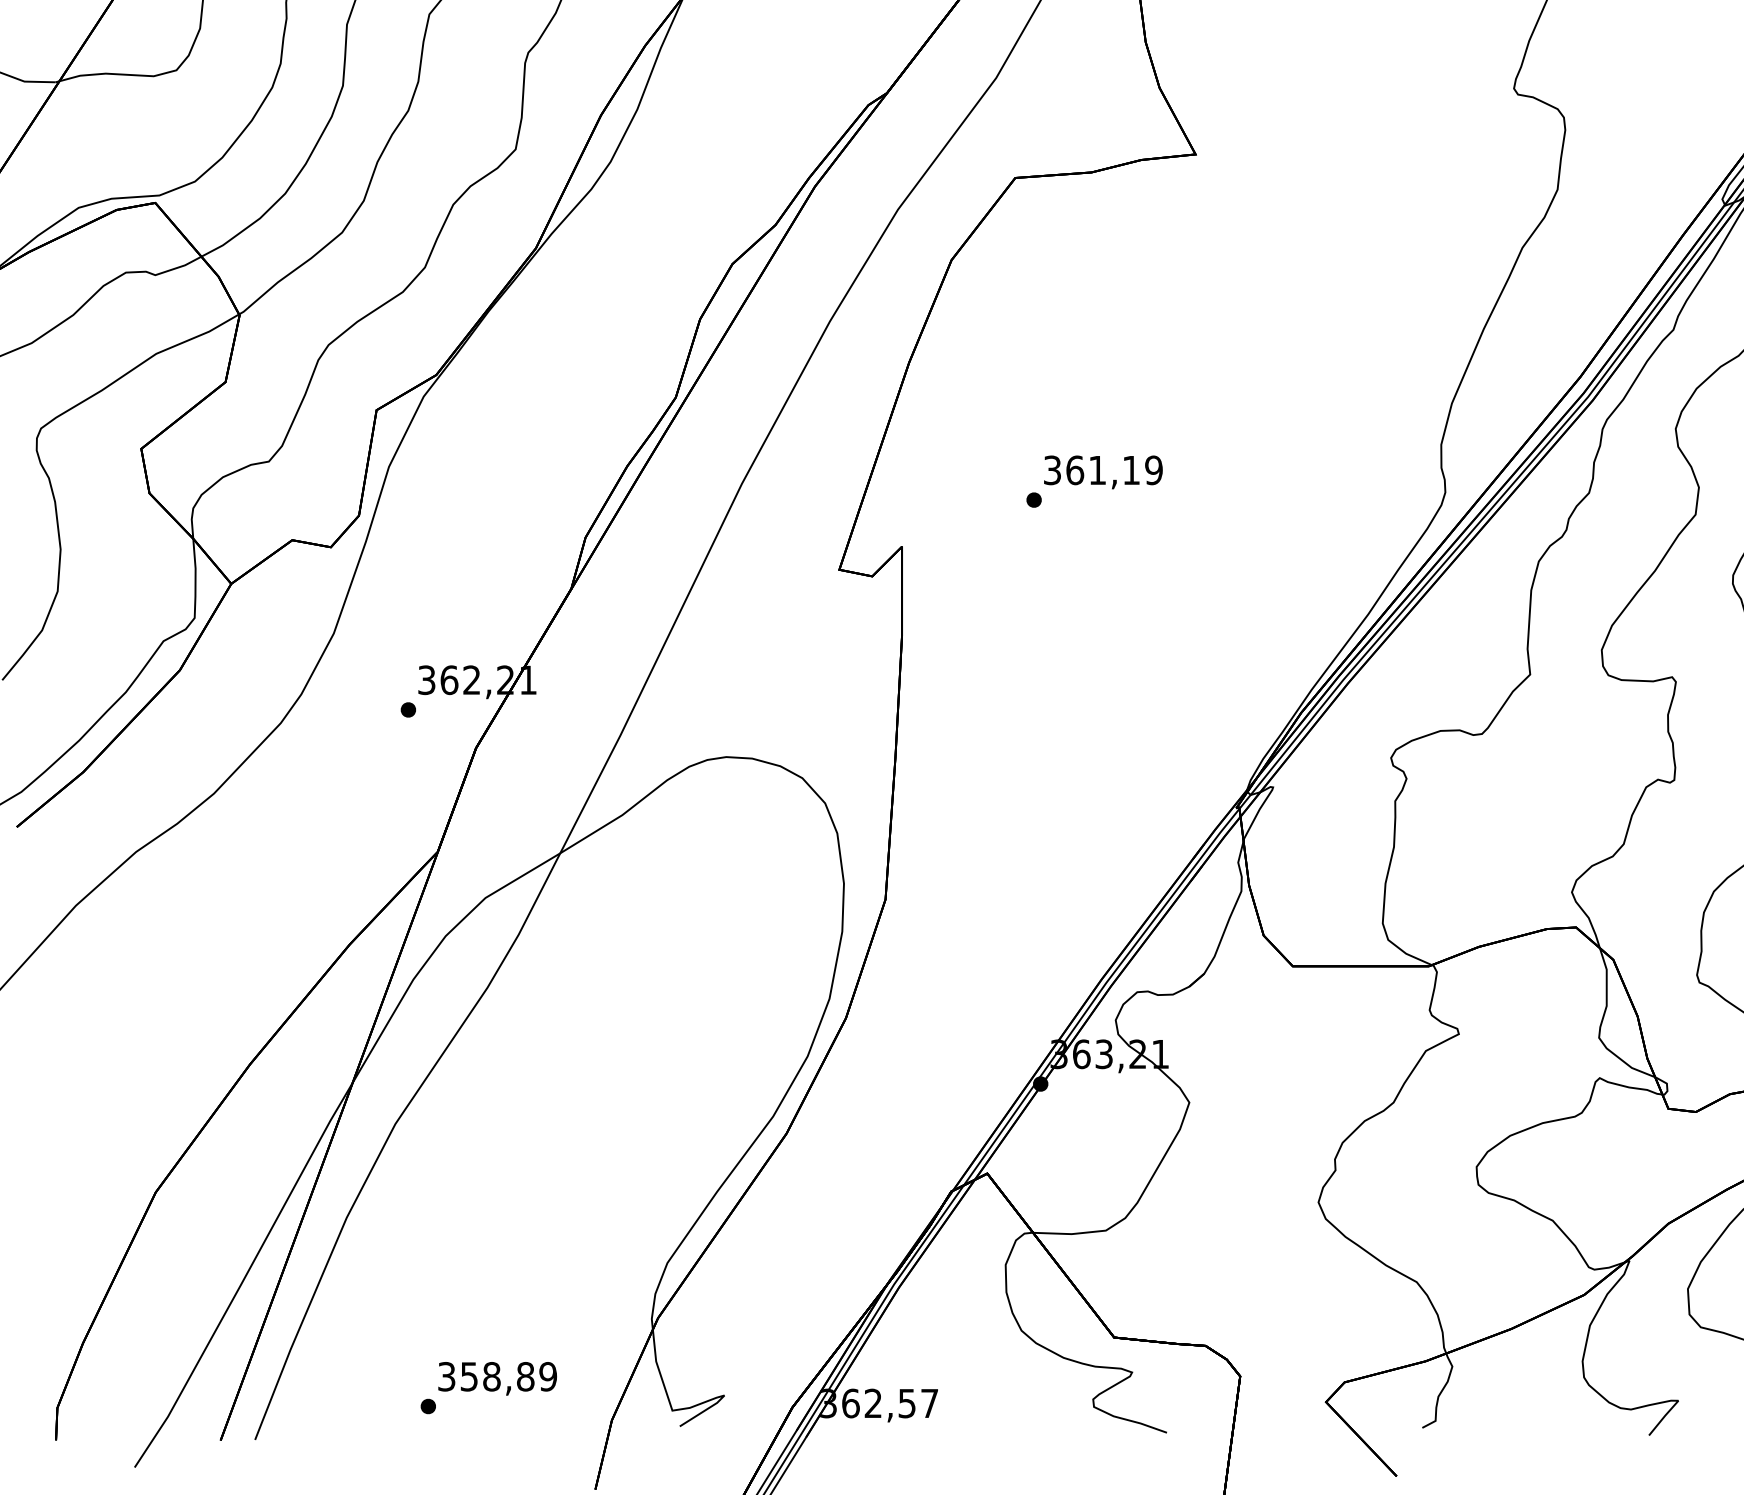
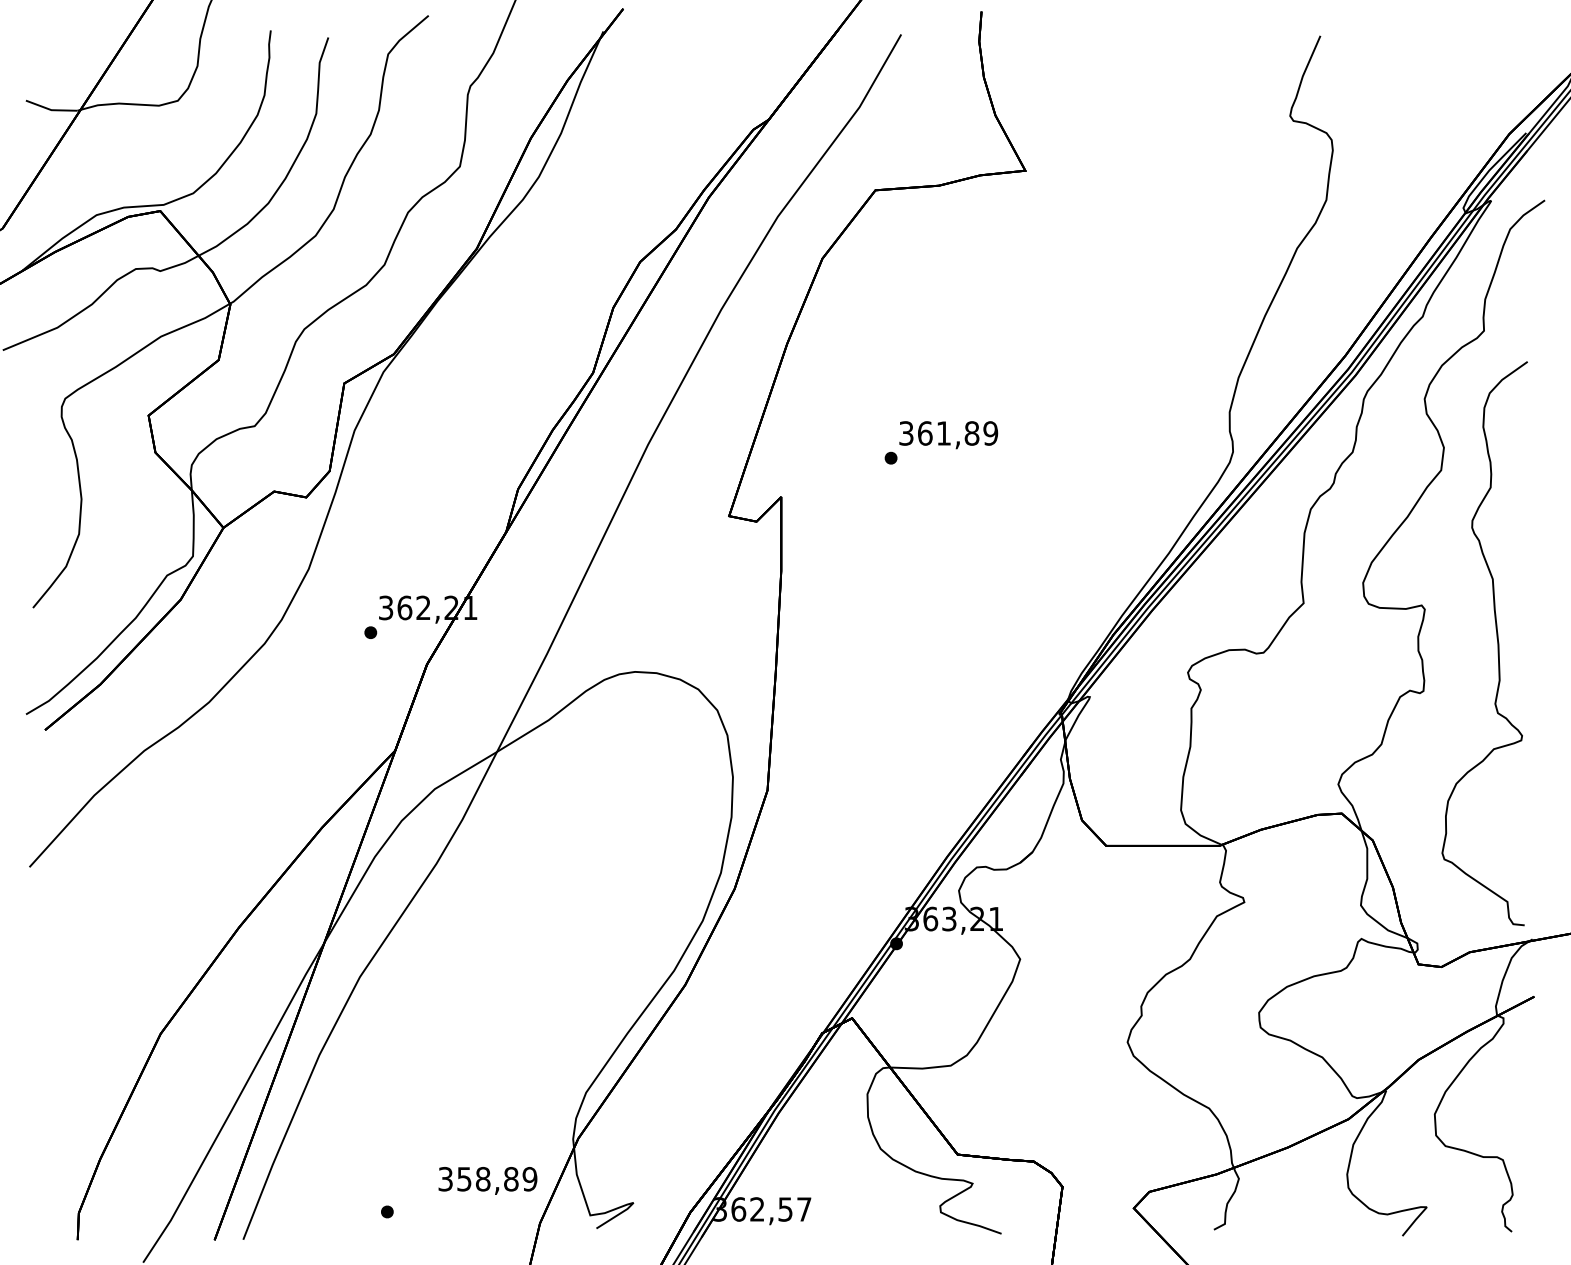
text: (1130, 470) -> (971, 433), 361,19 -> 361,89
text: (497, 1378) -> (487, 1180), moved

